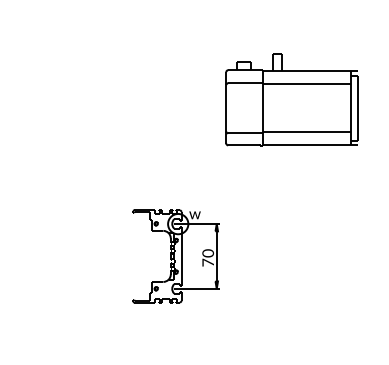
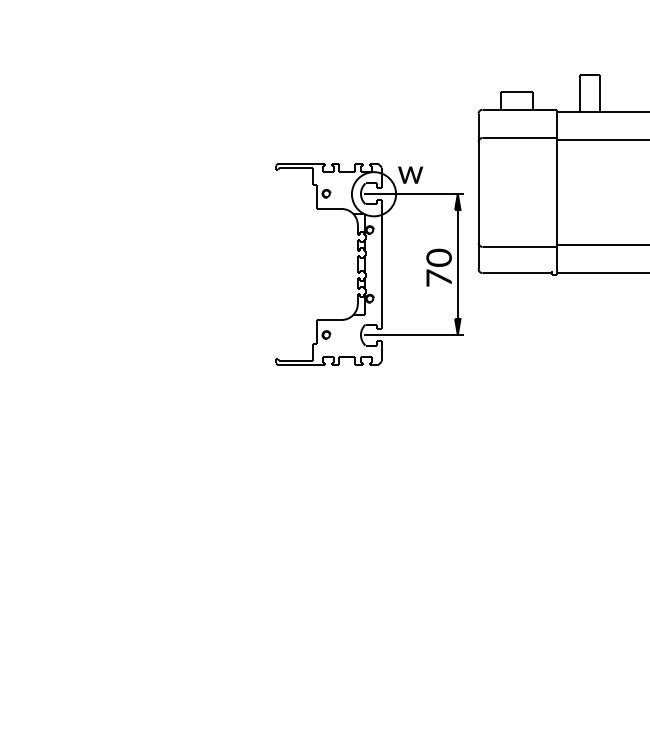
part: (175, 256) -> (368, 264), moved

